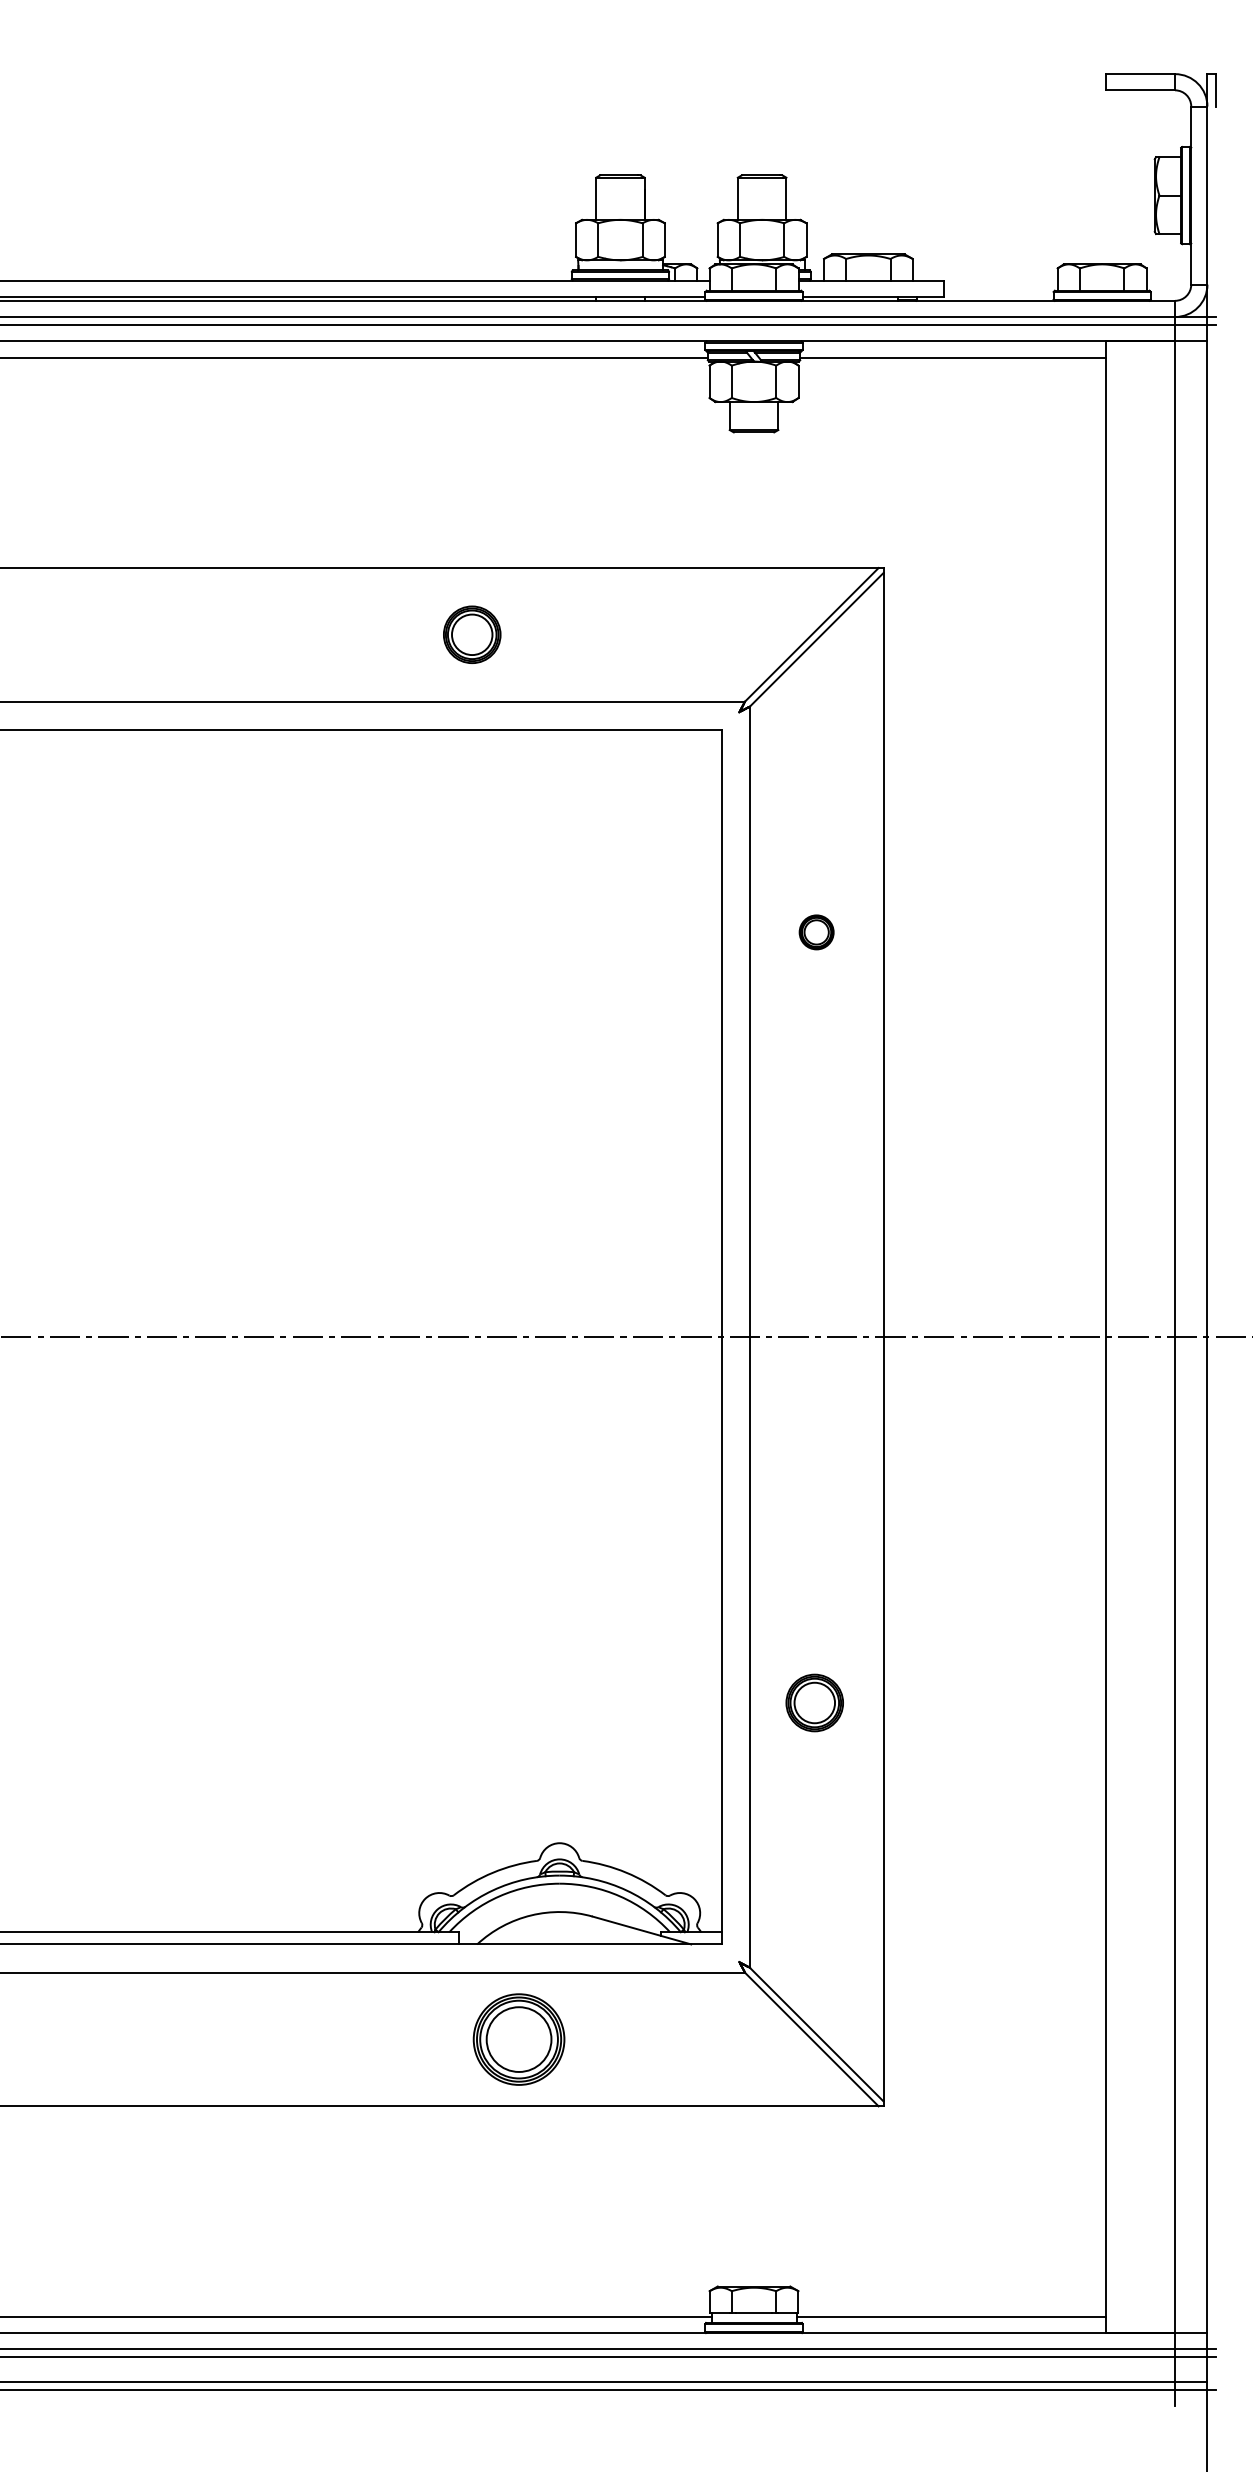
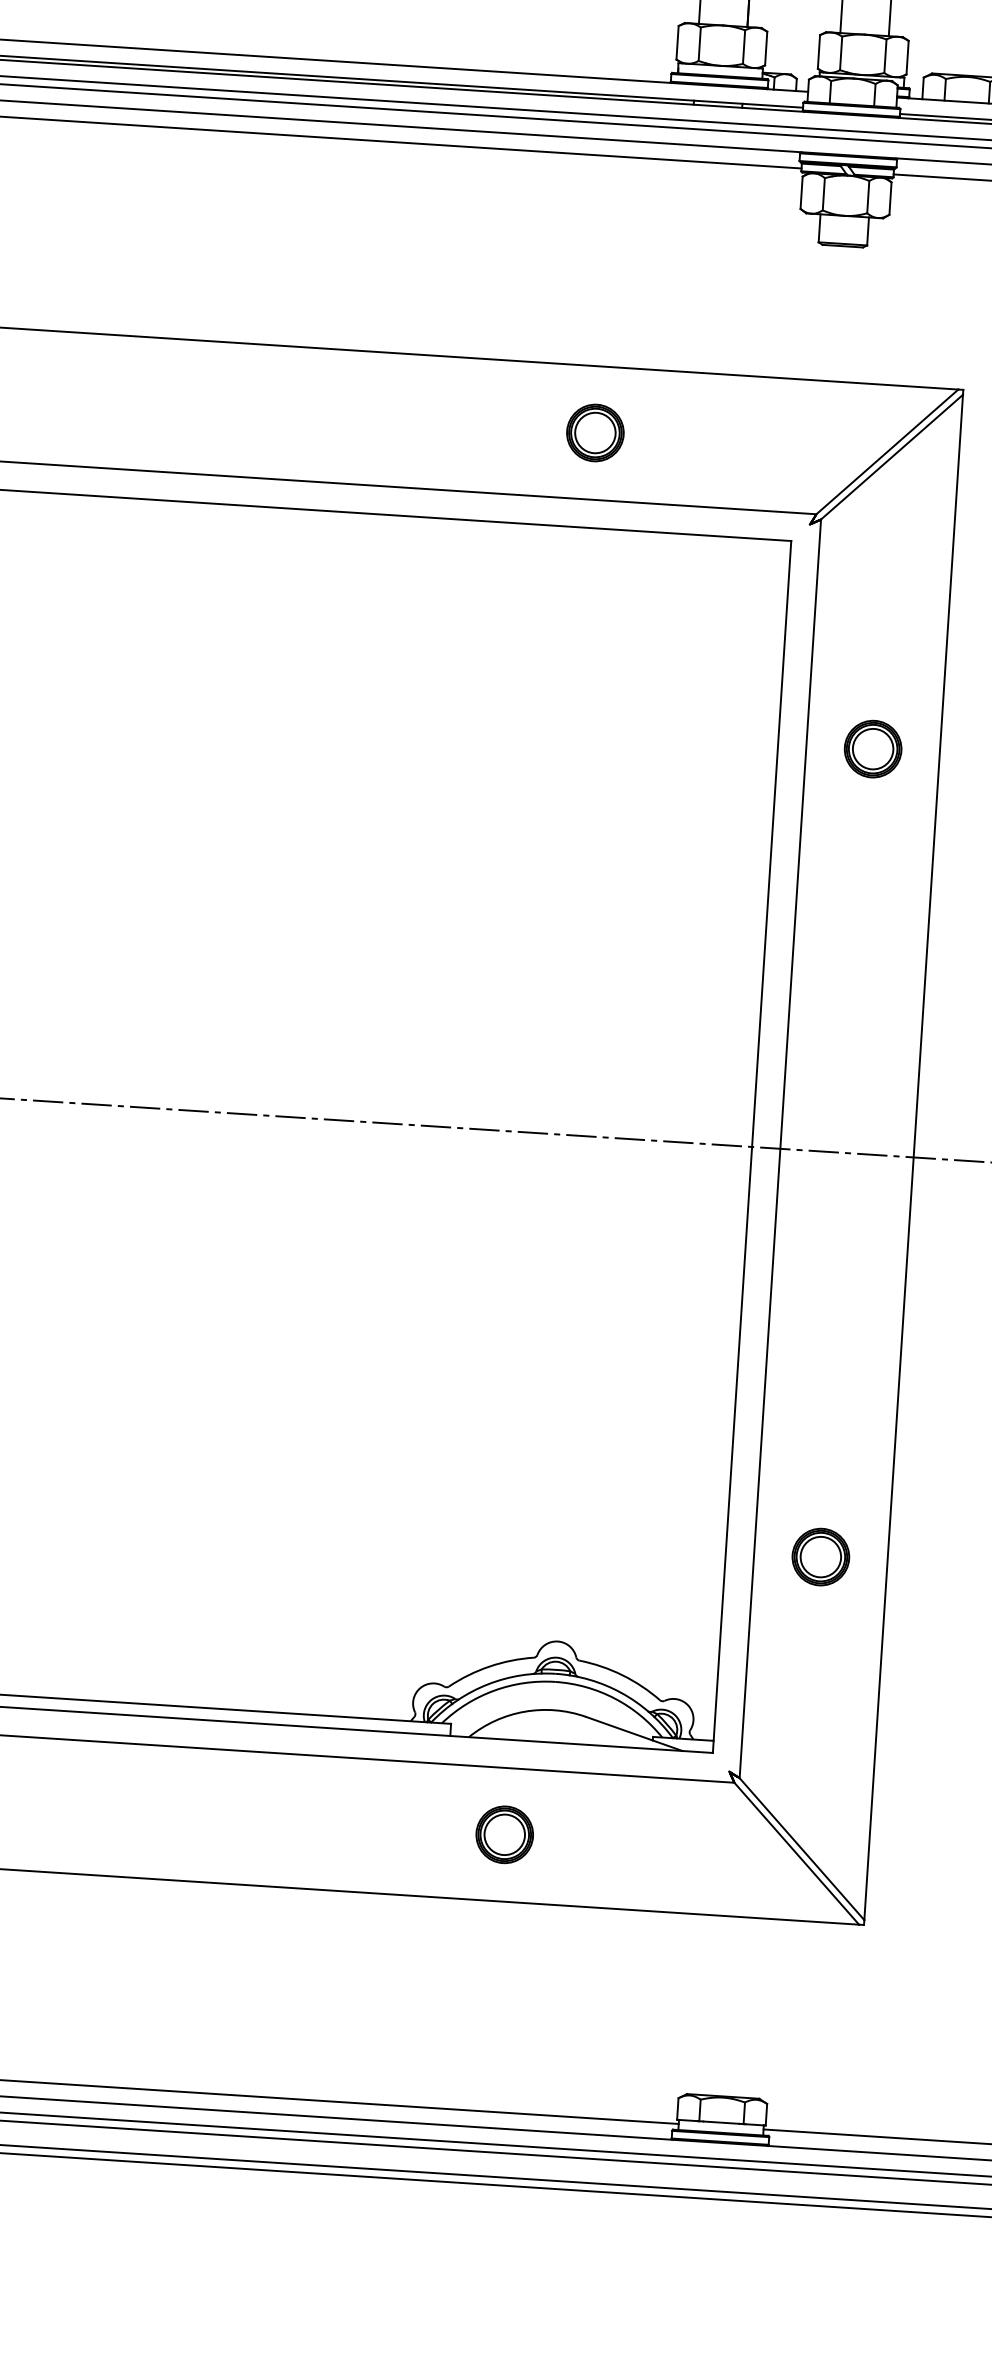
part: (472, 634) -> (595, 432), moved
part: (816, 932) -> (872, 749), size x1.67
part: (814, 1702) -> (820, 1556), moved
part: (519, 2039) -> (505, 1834), size x0.62

